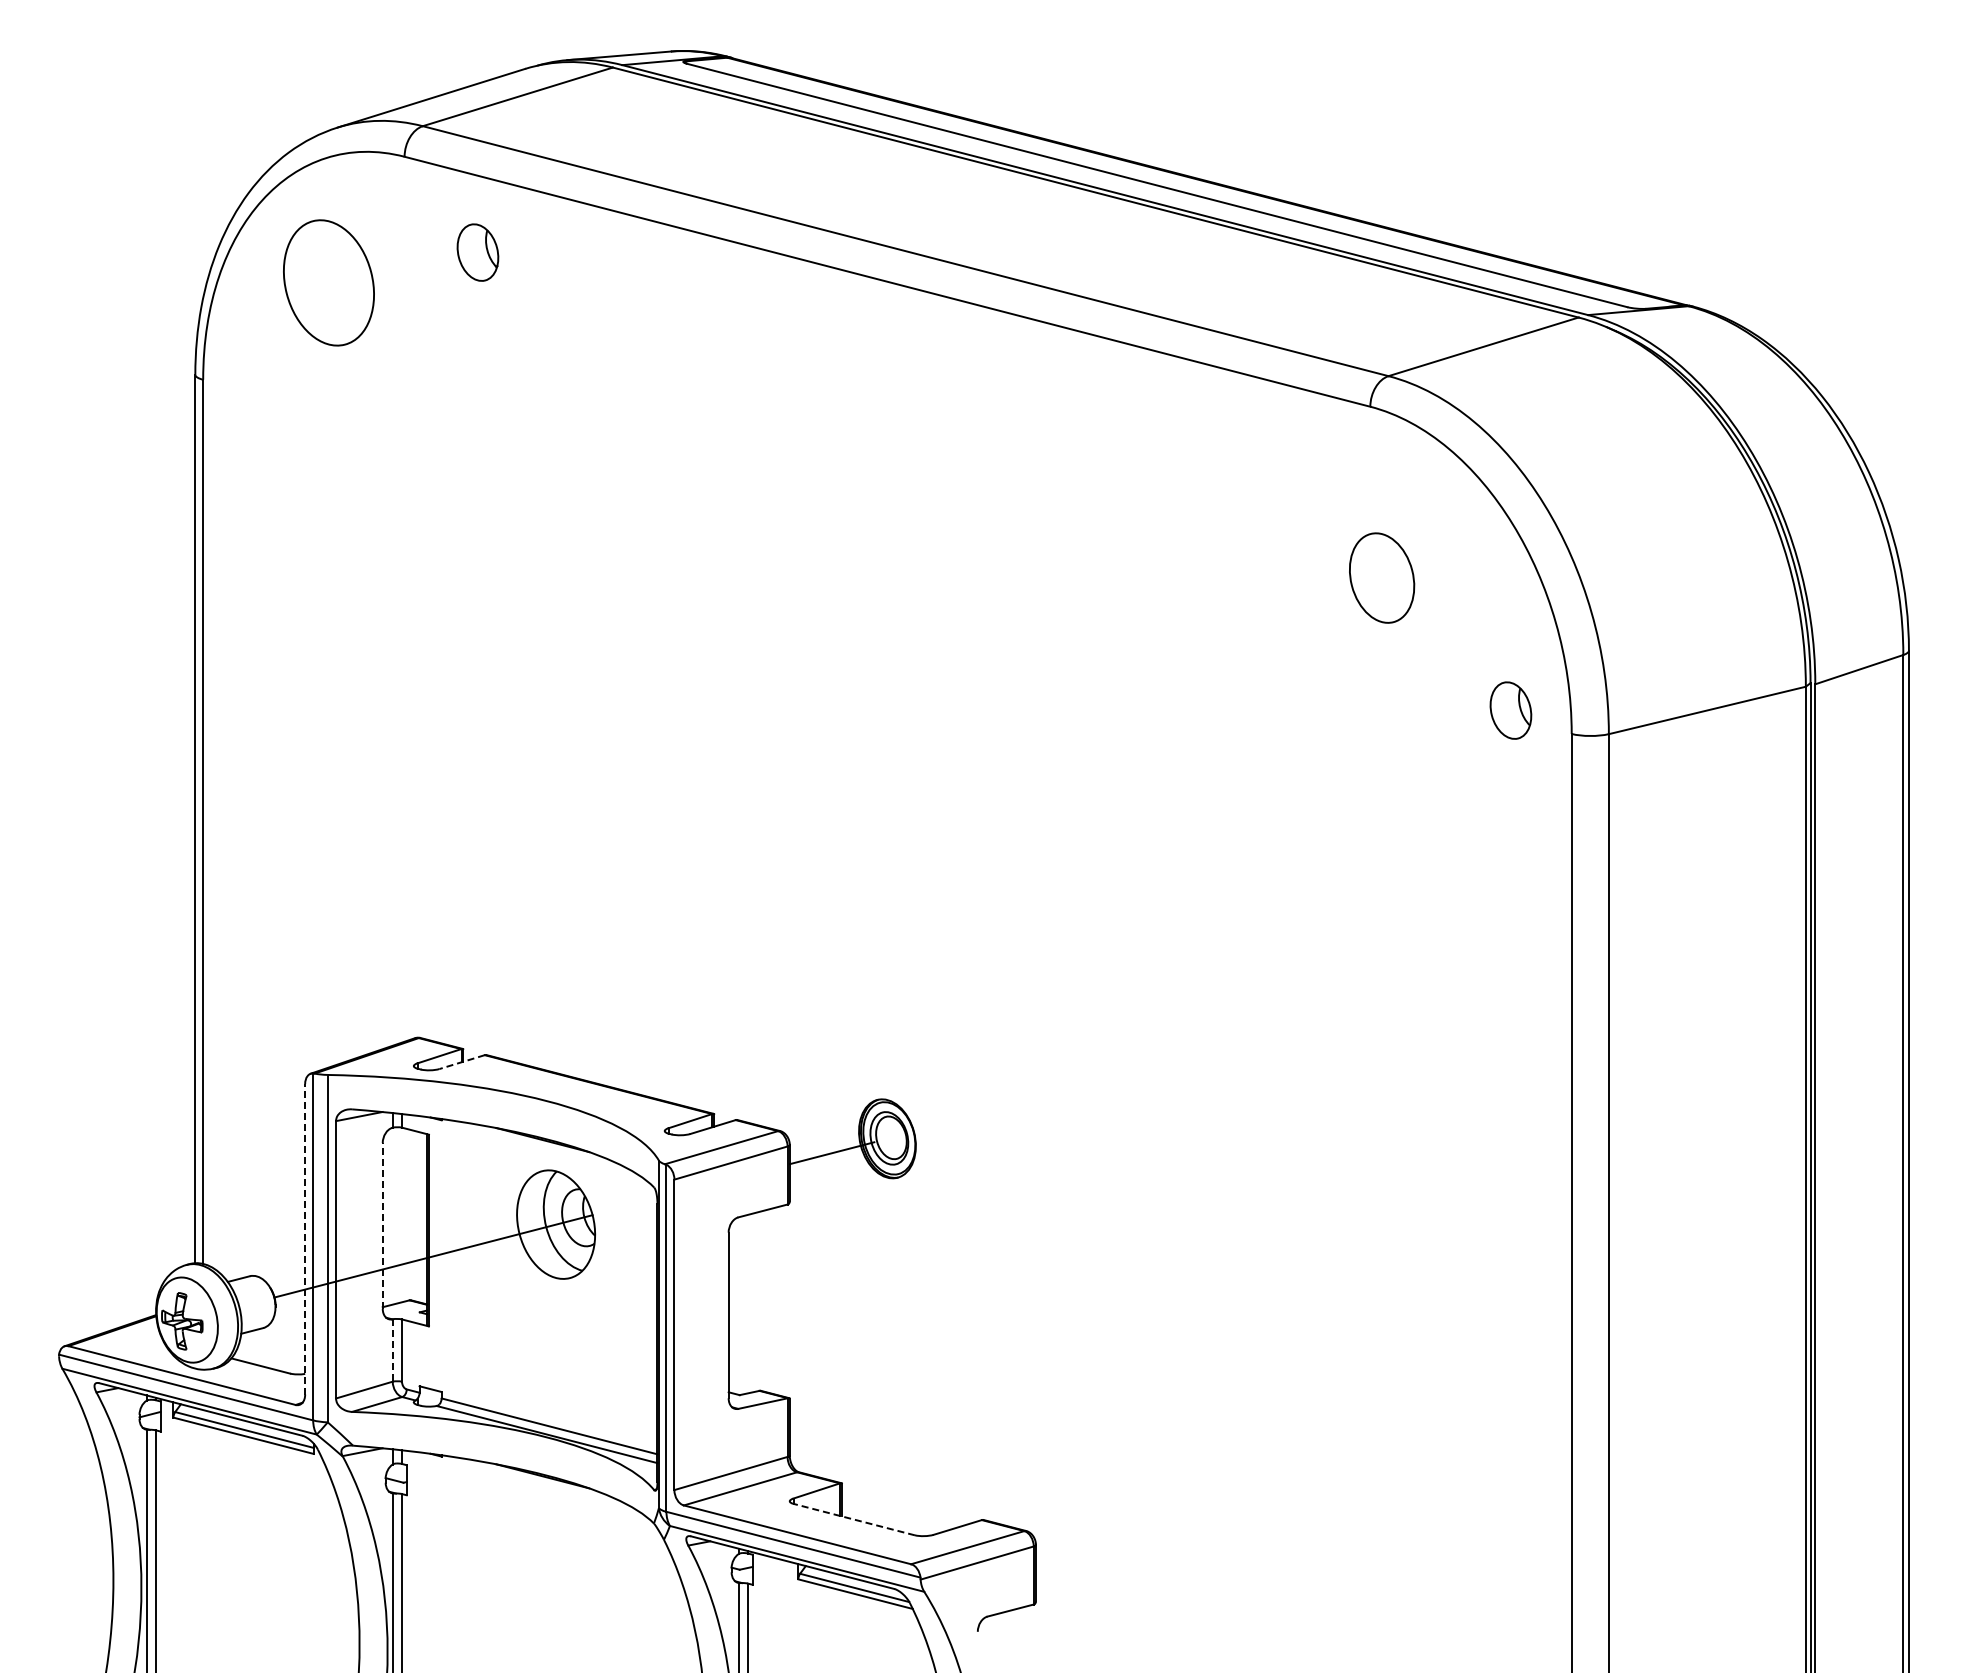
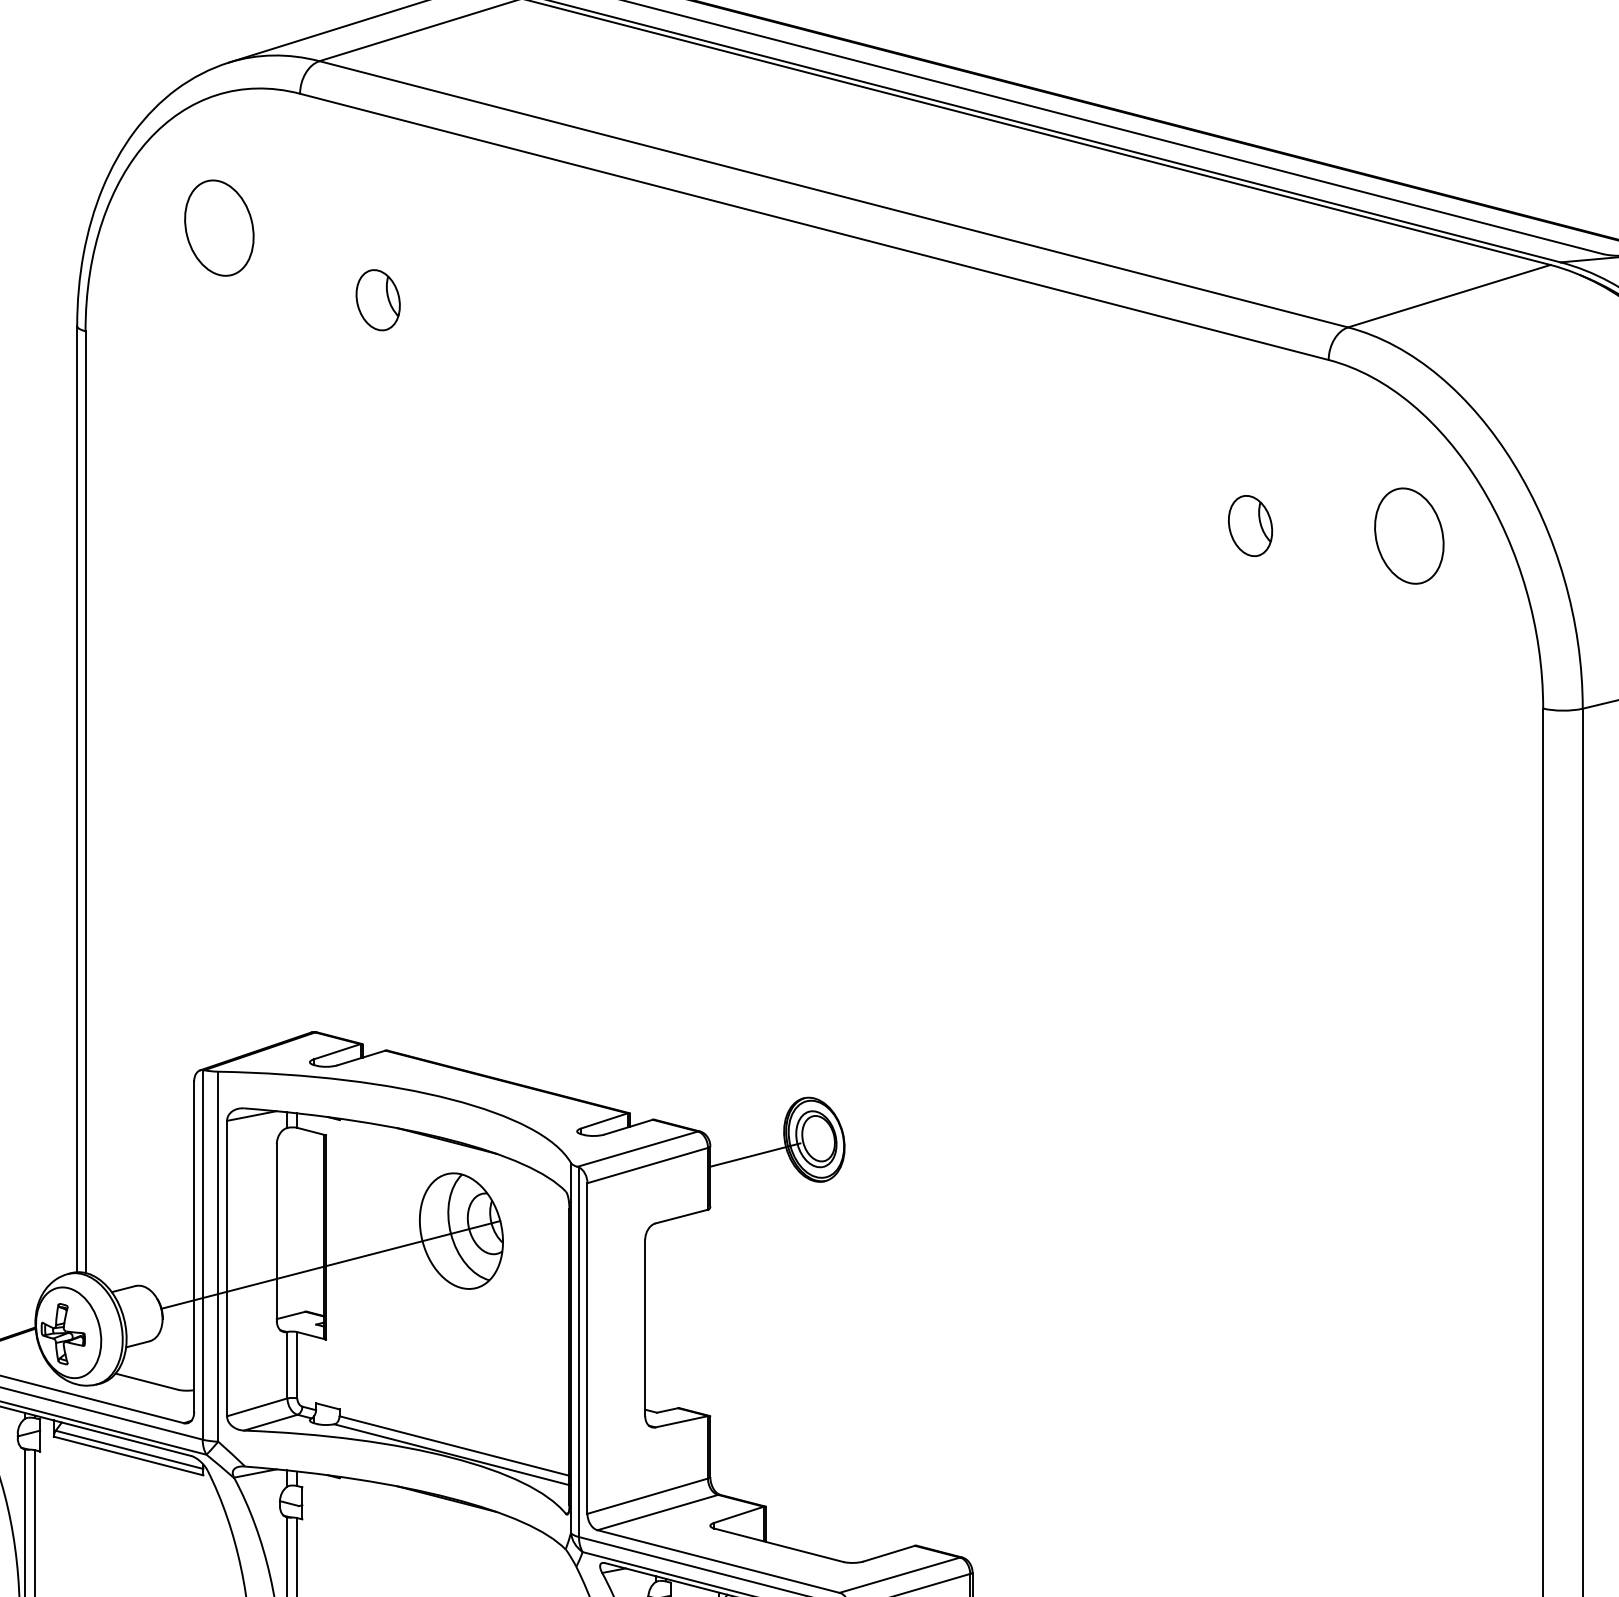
part: (477, 252) -> (377, 300), moved
part: (328, 282) -> (219, 227), size x0.71
part: (1382, 577) -> (1409, 535), moved
part: (1510, 710) -> (1250, 525), moved
line: (462, 1062) -> (361, 1058), dashed -> solid
line: (382, 1225) -> (276, 1232), dashed -> solid
line: (305, 1238) -> (194, 1245), dashed -> solid
line: (392, 1350) -> (287, 1365), dashed -> solid
line: (854, 1519) -> (779, 1545), dashed -> solid

